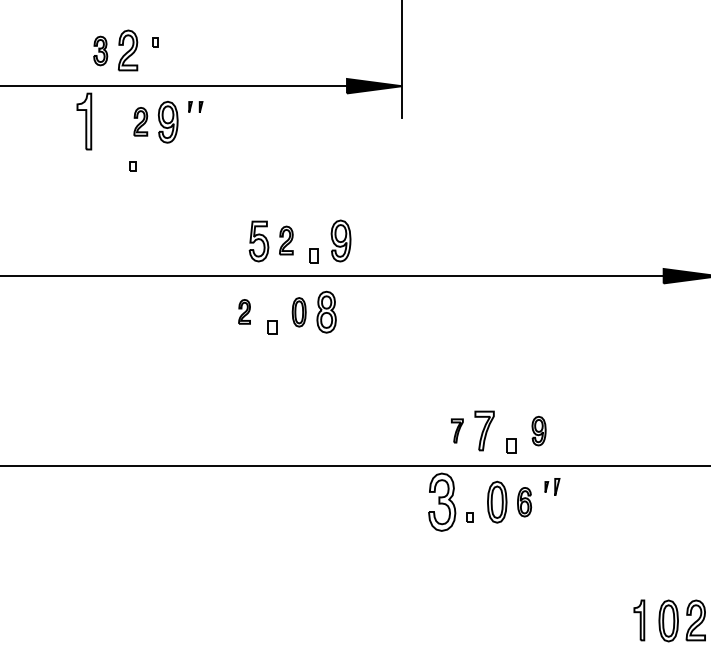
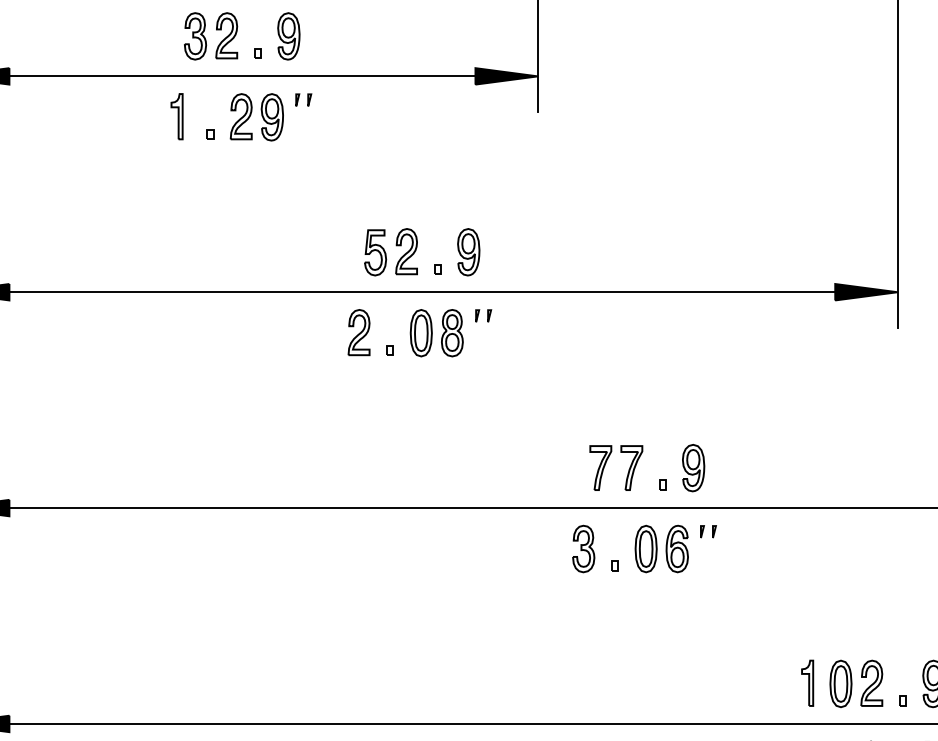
part: (155, 42) -> (257, 53), moved
part: (100, 51) -> (195, 36), size x1.43
part: (182, 51) -> (288, 36), added
part: (83, 121) -> (176, 116), size x0.71
part: (140, 121) -> (240, 116), size x1.43
part: (133, 166) -> (210, 134), moved
part: (286, 240) -> (406, 251), size x1.43
part: (313, 256) -> (437, 269), size x0.62
part: (354, 296) -> (483, 315), added
part: (244, 311) -> (358, 332), size x1.67
part: (298, 312) -> (420, 333), size x1.43
part: (271, 327) -> (389, 350), size x0.62
part: (457, 430) -> (600, 467), size x1.67
part: (538, 431) -> (693, 468), size x1.43
part: (511, 445) -> (662, 484), size x0.62
part: (557, 486) -> (714, 531), size x0.62
part: (442, 501) -> (583, 548), size x0.71
part: (523, 501) -> (676, 548), size x1.43

